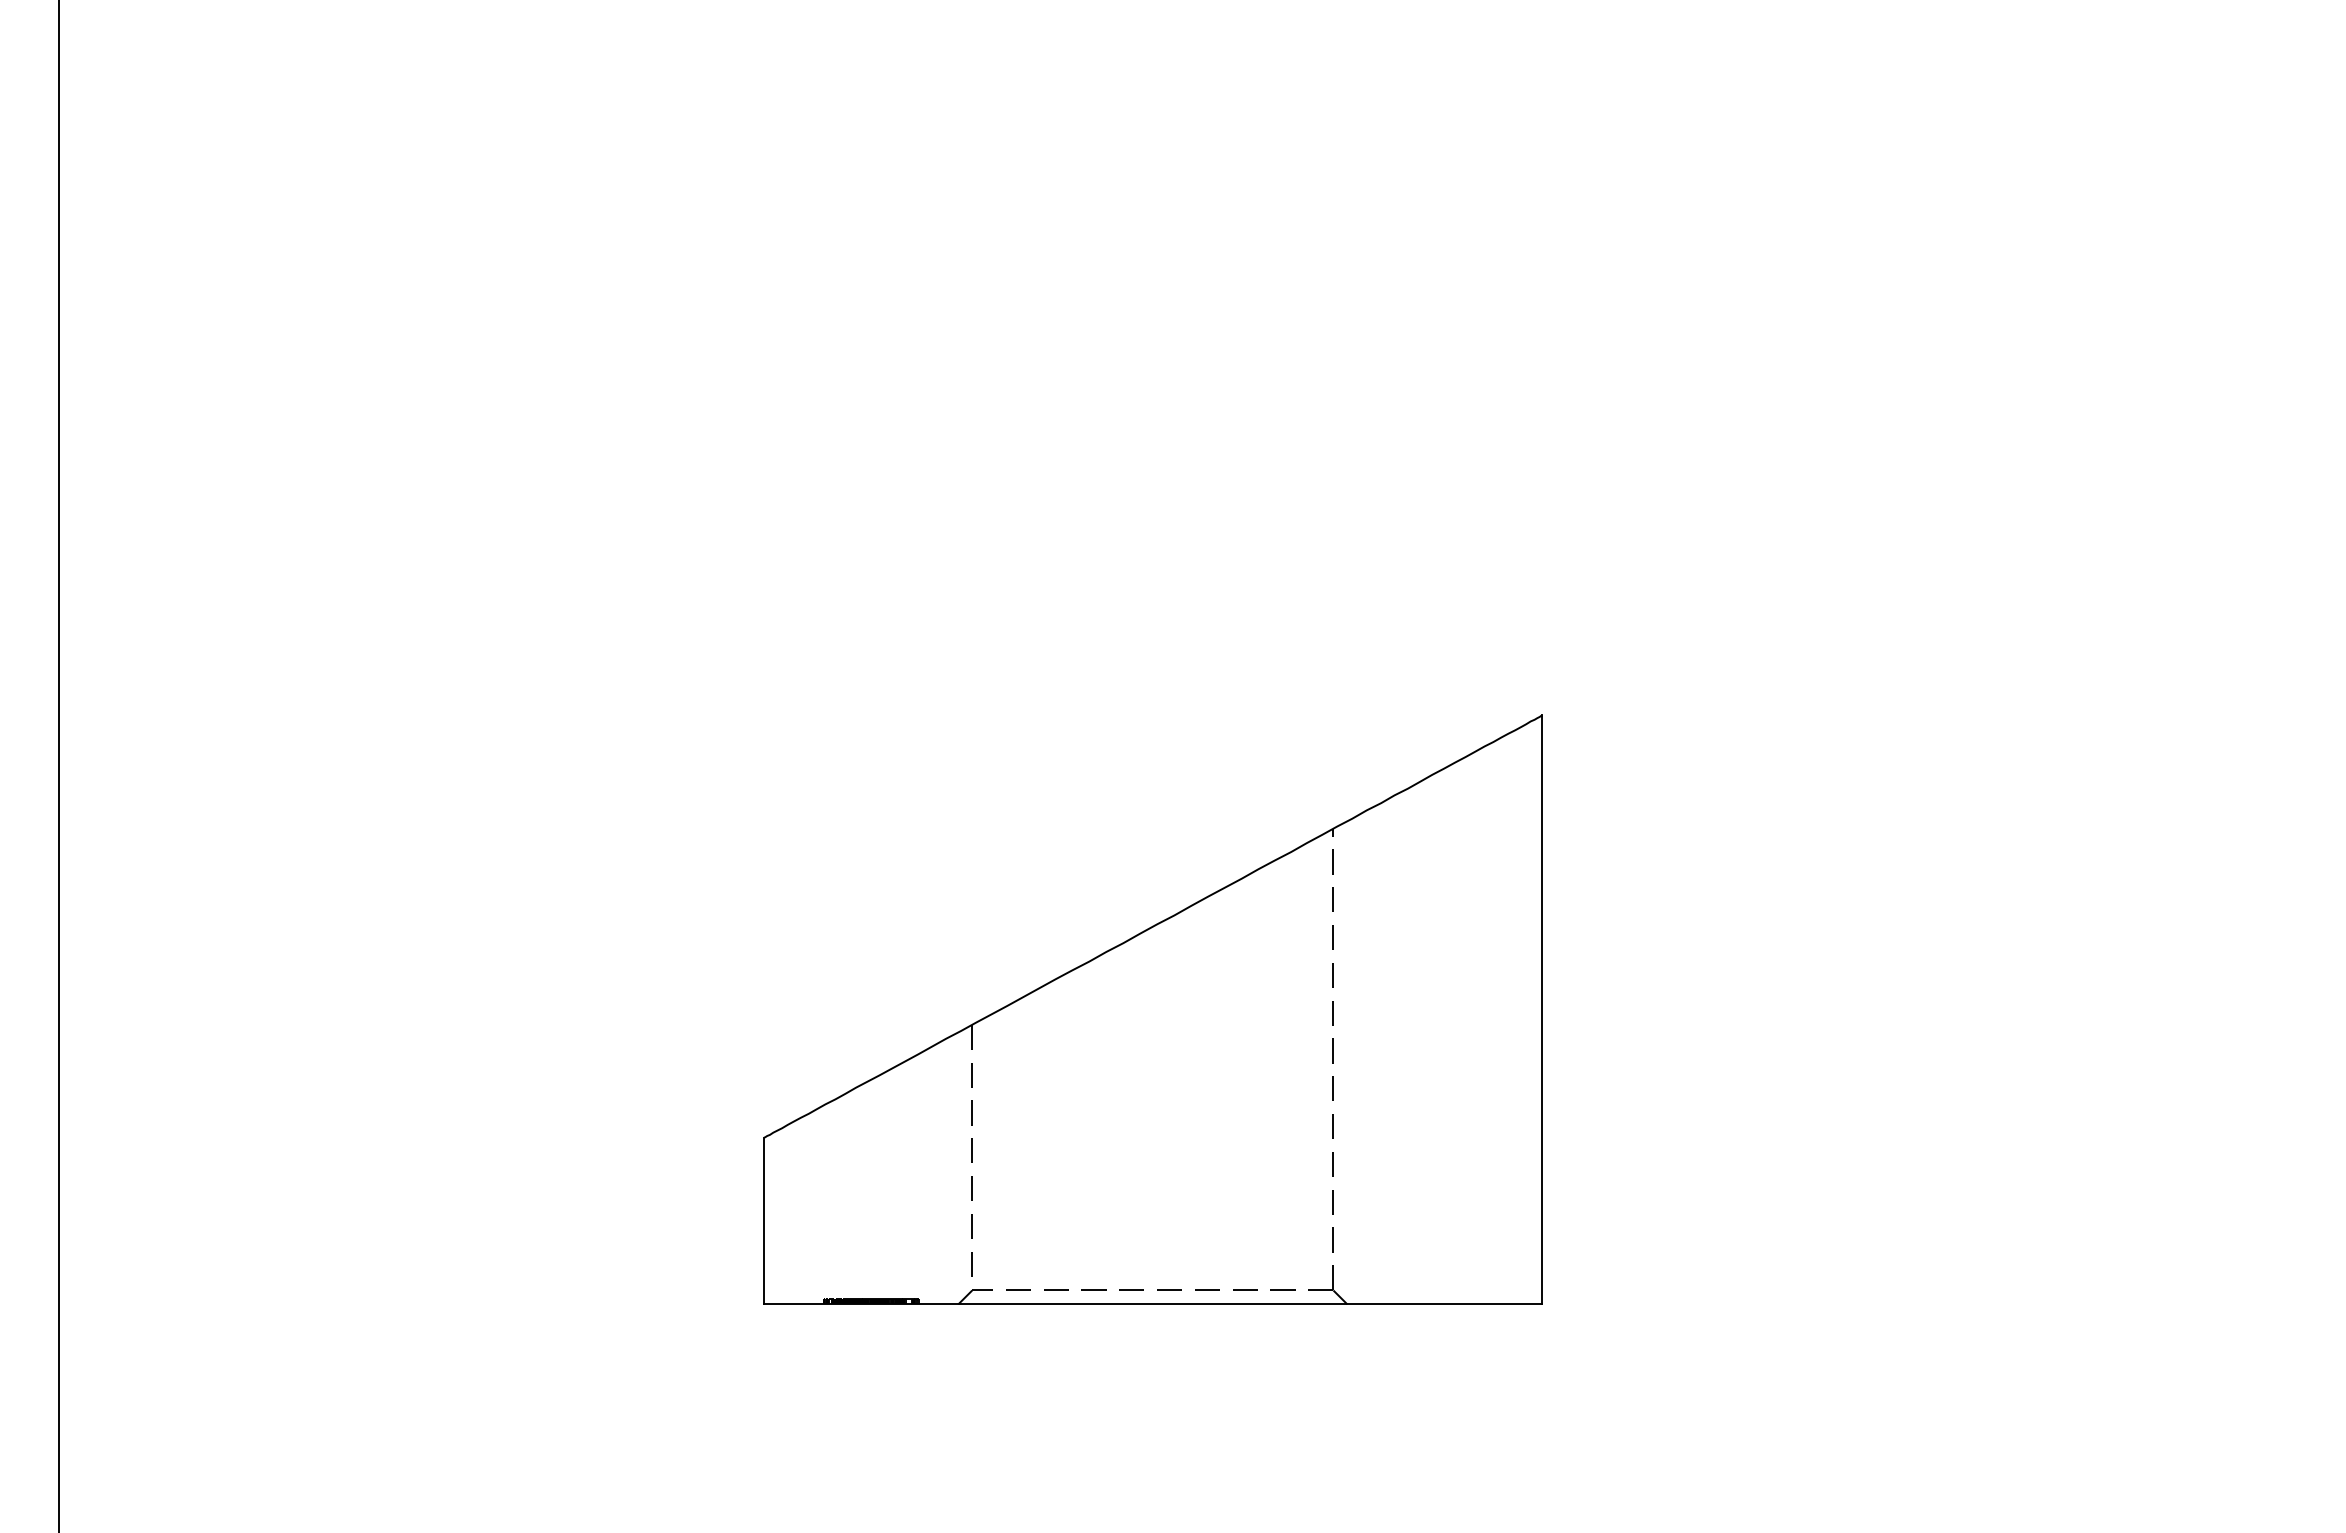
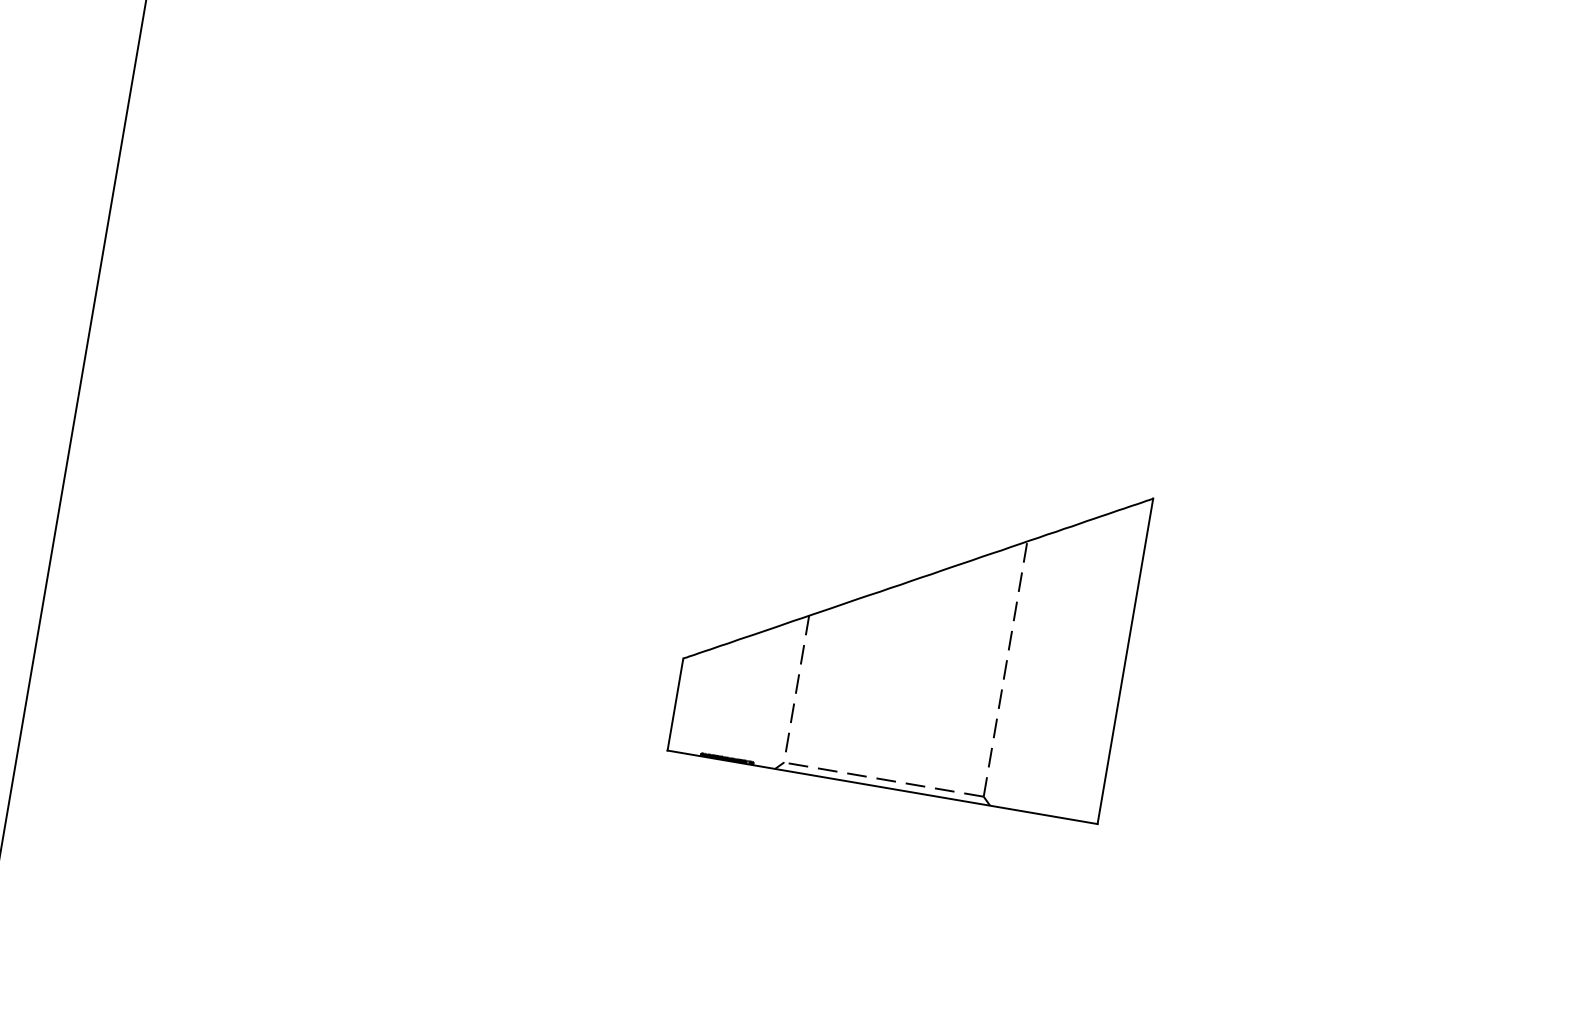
part: (1152, 1009) -> (910, 624), size x0.71

